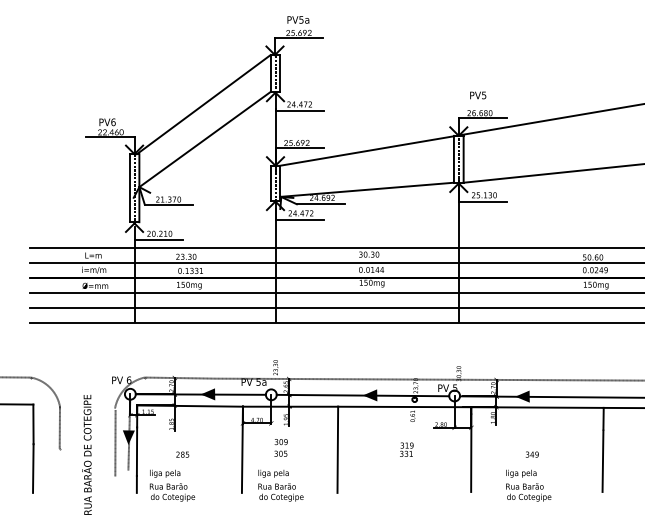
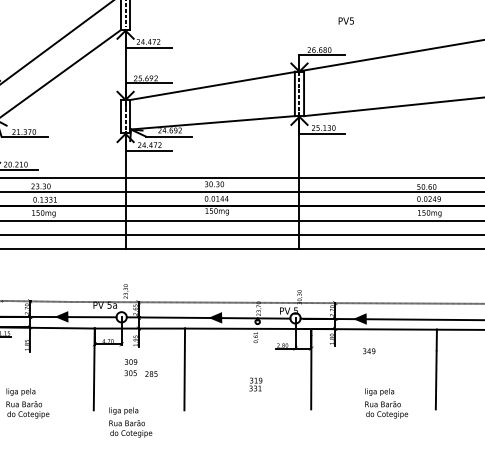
text: (478, 95) -> (346, 21), moved
text: (406, 449) -> (255, 384), moved
text: (182, 454) -> (151, 373), moved
text: (532, 454) -> (369, 351), moved
text: (280, 485) -> (130, 422), moved
text: (528, 485) -> (386, 403), moved

